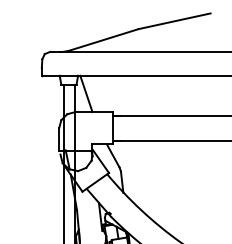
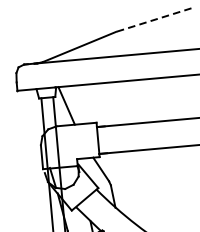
line: (174, 21) -> (153, 20), solid -> dashed

